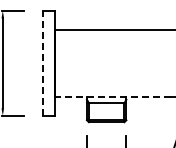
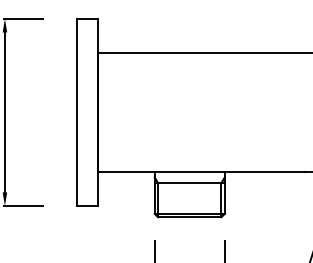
line: (43, 63) -> (77, 112), dashed -> solid
line: (112, 96) -> (200, 171), dashed -> solid

